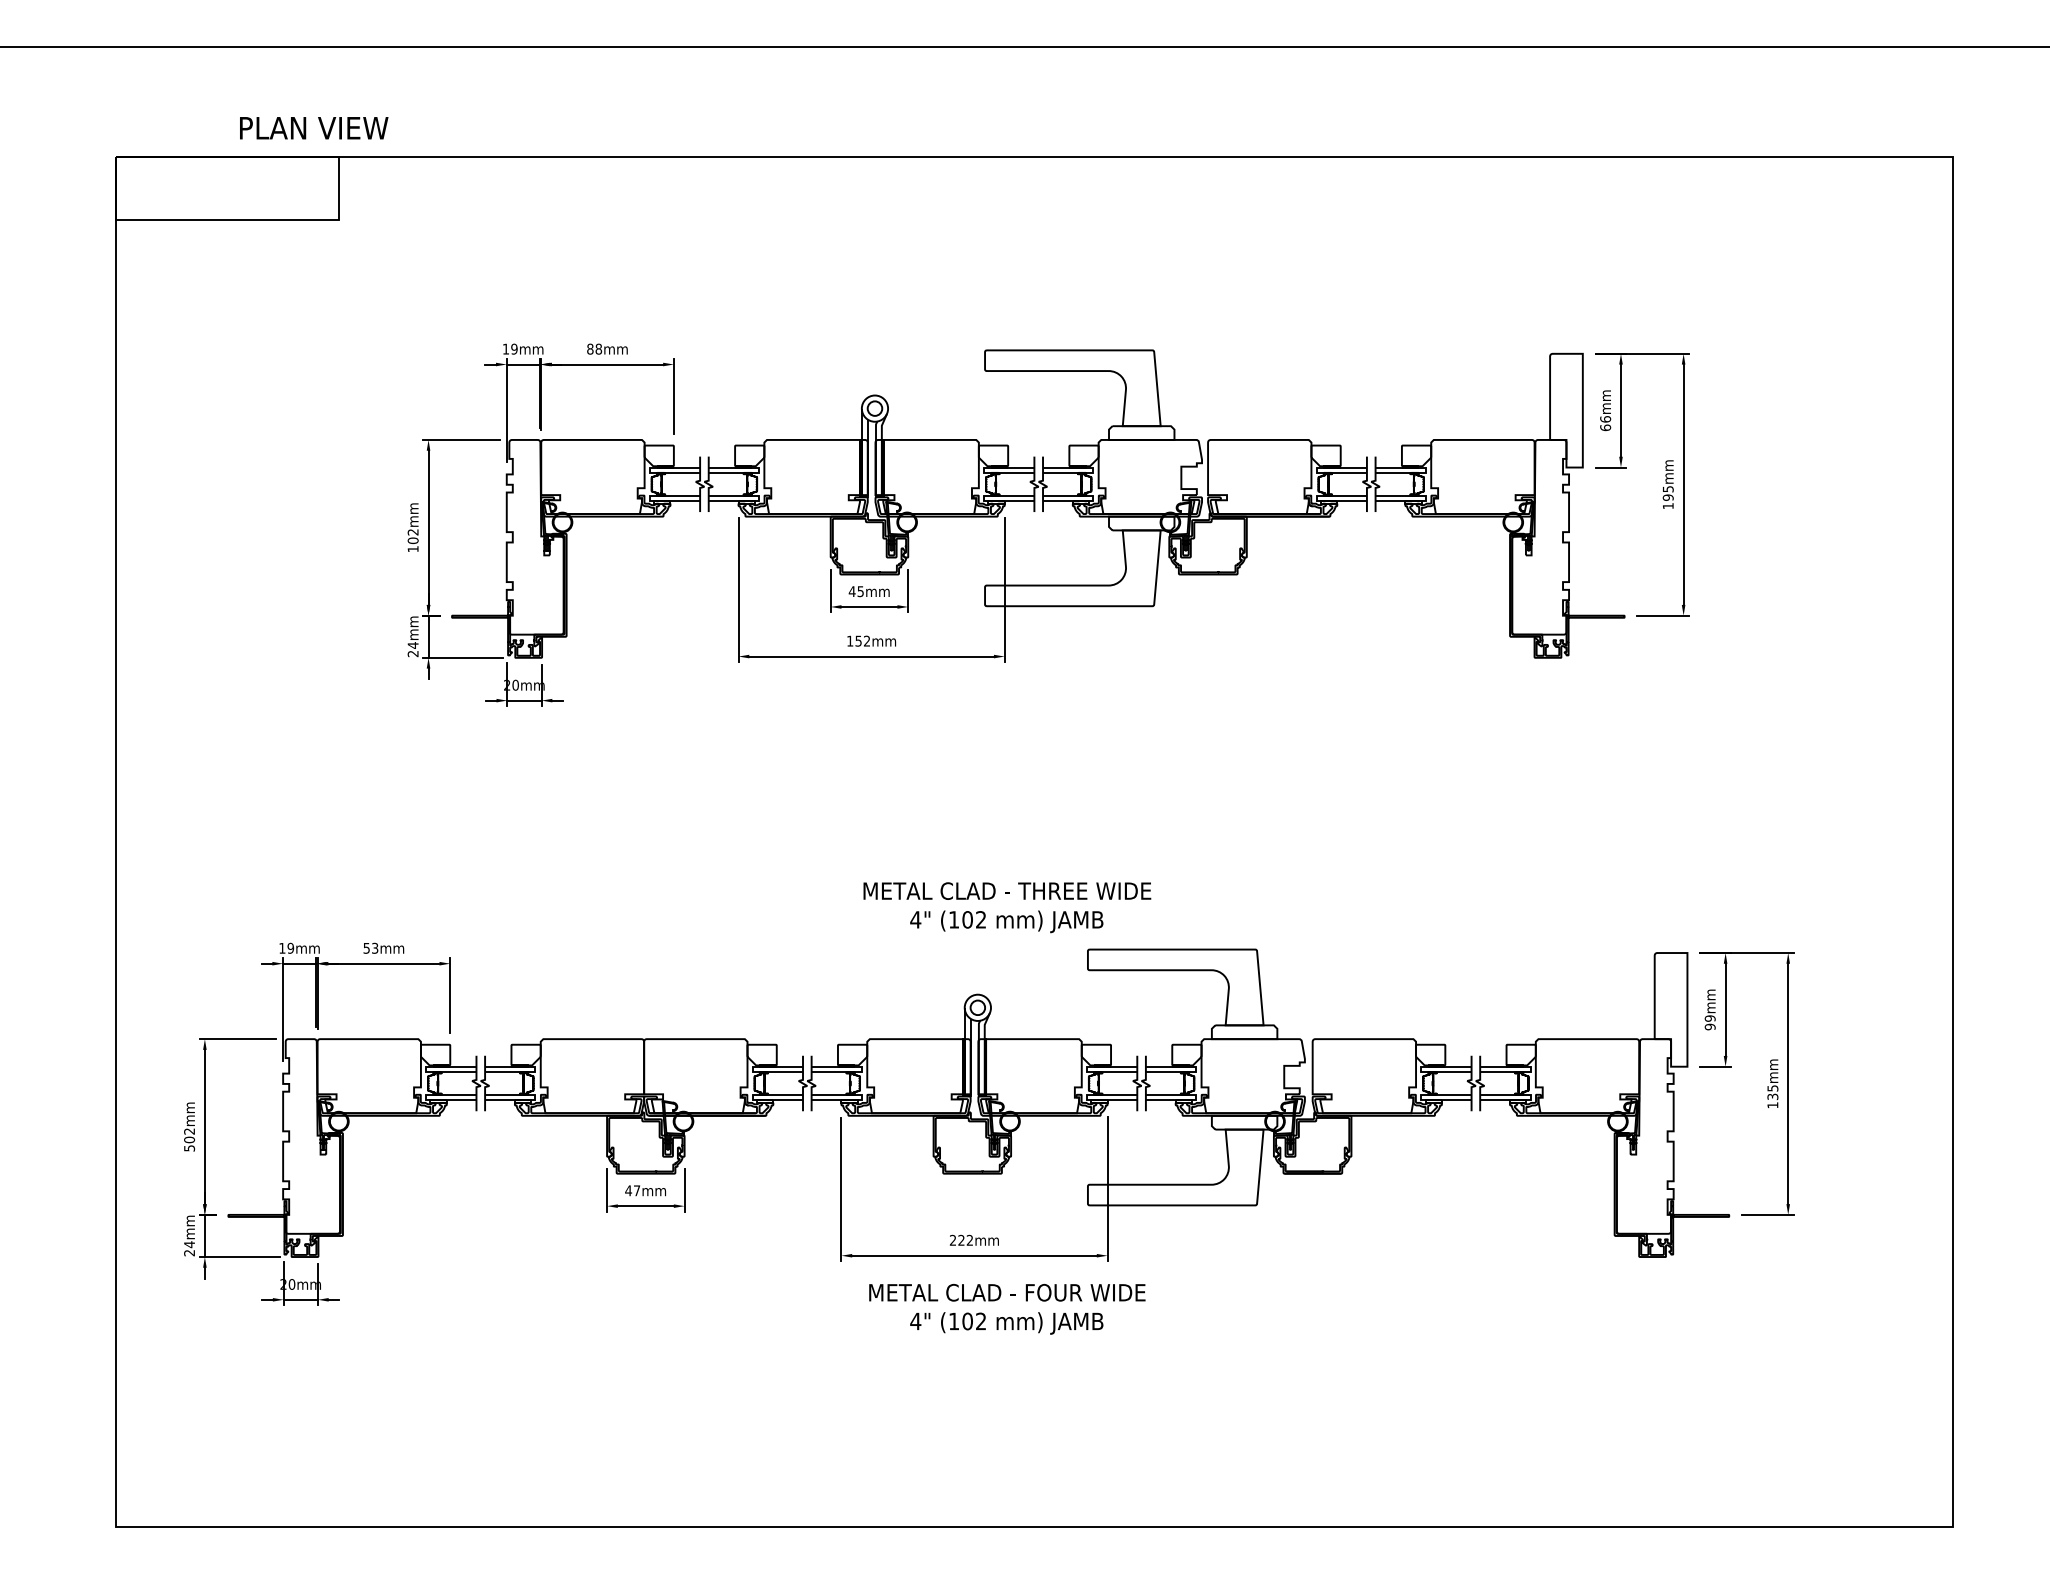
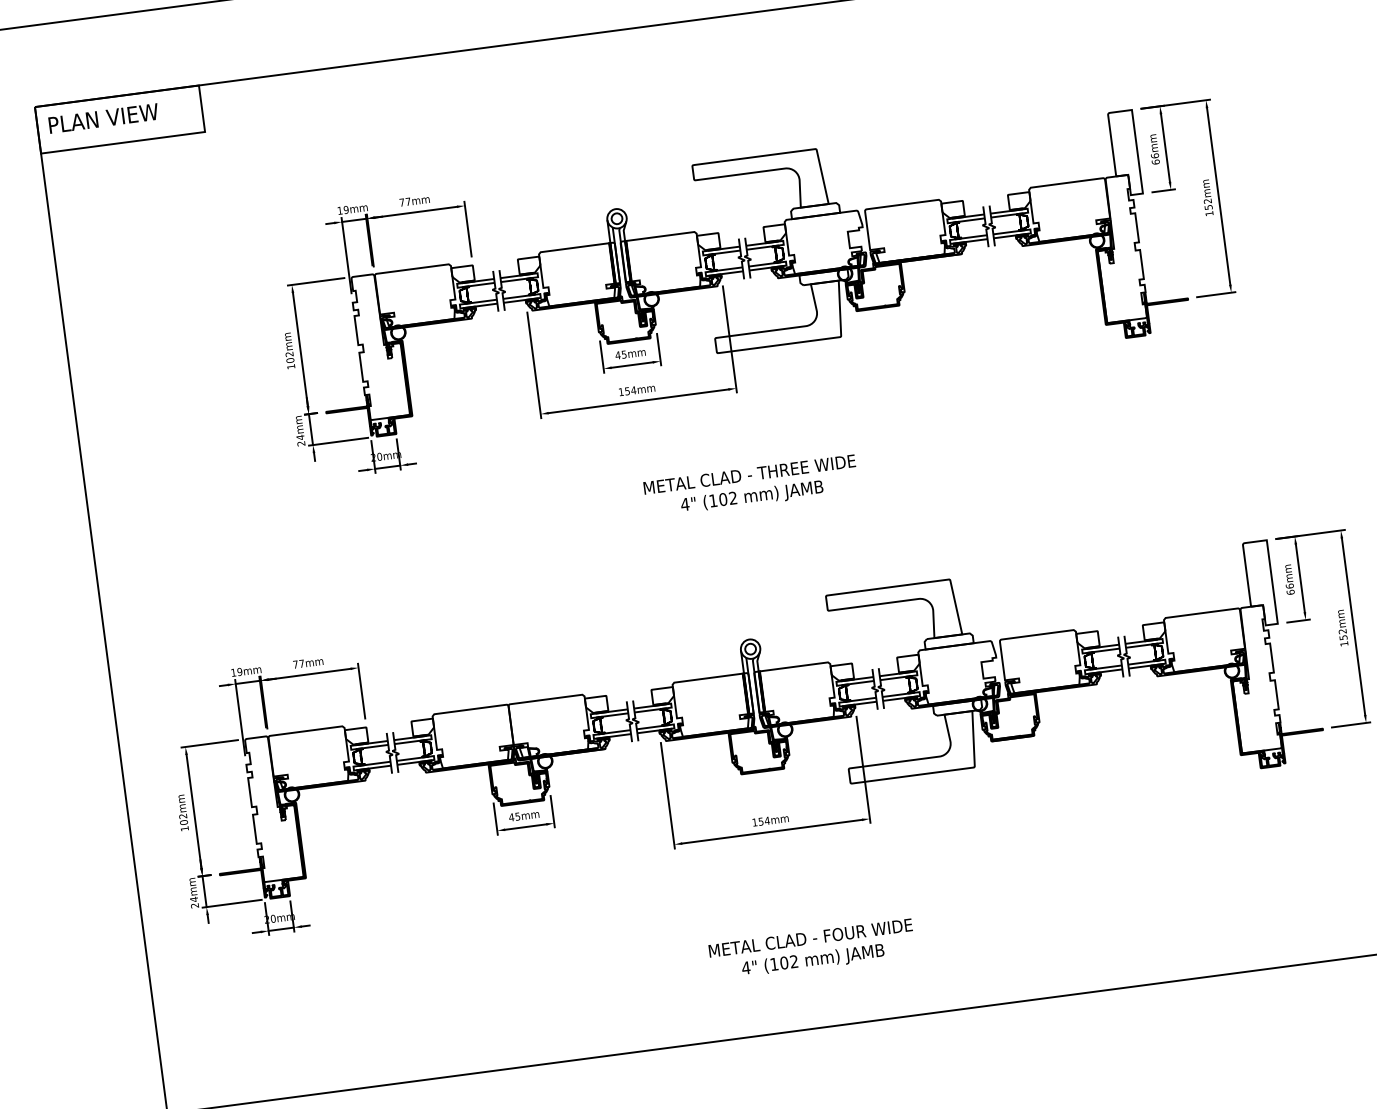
text: (314, 128) -> (104, 118), moved
text: (594, 348) -> (405, 201), 88mm -> 77mm
text: (1667, 493) -> (1207, 204), 195mm -> 152mm
text: (866, 640) -> (633, 389), 152mm -> 154mm
text: (1007, 907) -> (751, 486), moved
text: (370, 947) -> (298, 663), 53mm -> 77mm
text: (1709, 1022) -> (1289, 589), 99mm -> 66mm
text: (1772, 1092) -> (1342, 634), 135mm -> 152mm
text: (189, 1148) -> (184, 828), 502mm -> 102mm
text: (637, 1190) -> (518, 816), 47mm -> 45mm
text: (961, 1239) -> (760, 821), 222mm -> 154mm
text: (1007, 1308) -> (812, 949), moved

